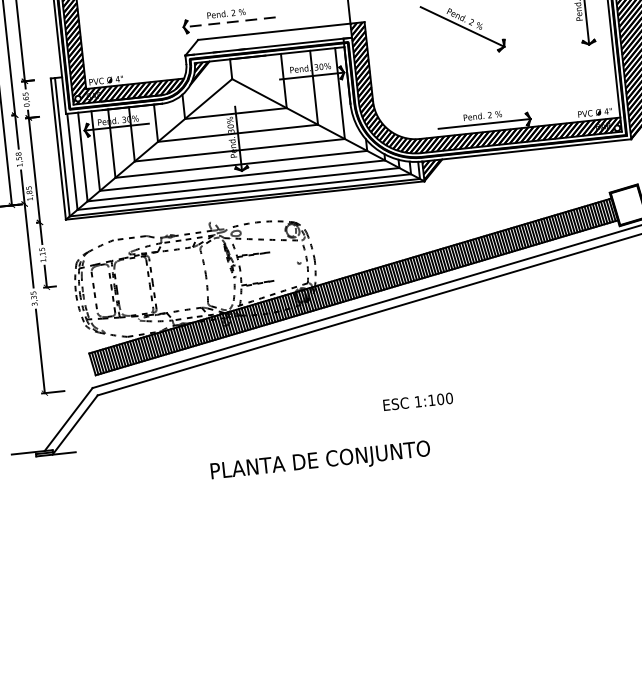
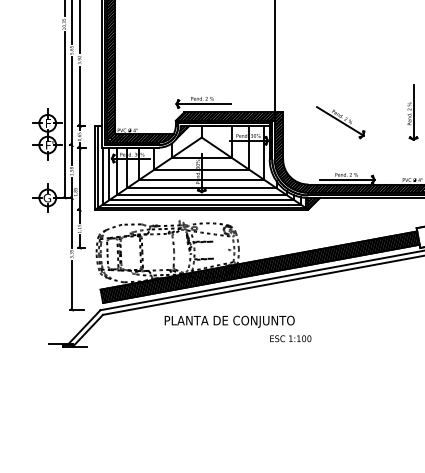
line: (229, 23) -> (203, 104), dashed -> solid
hatch: (268, 39) -> (225, 116), added
text: (320, 461) -> (229, 321), moved

